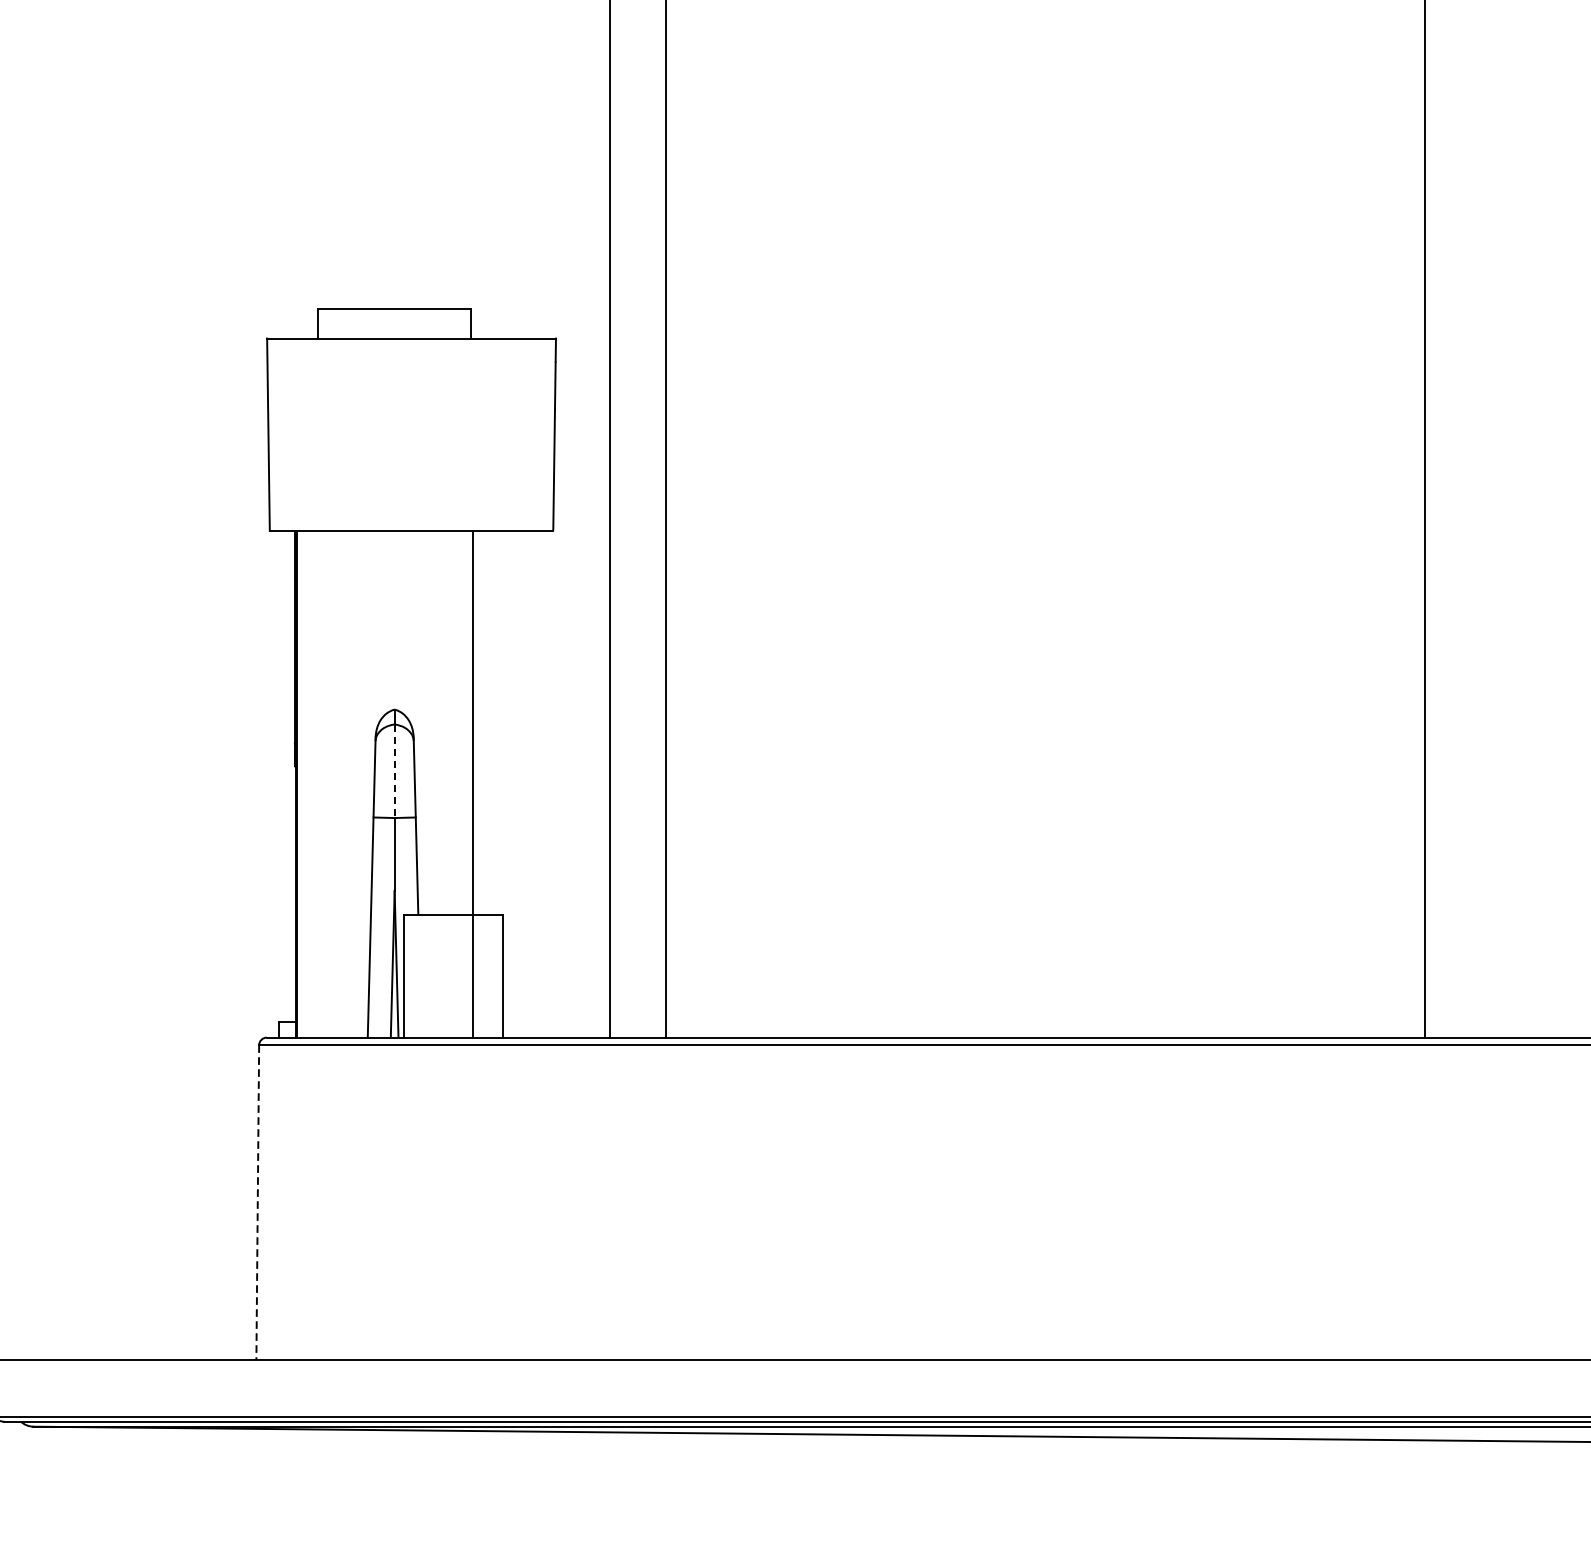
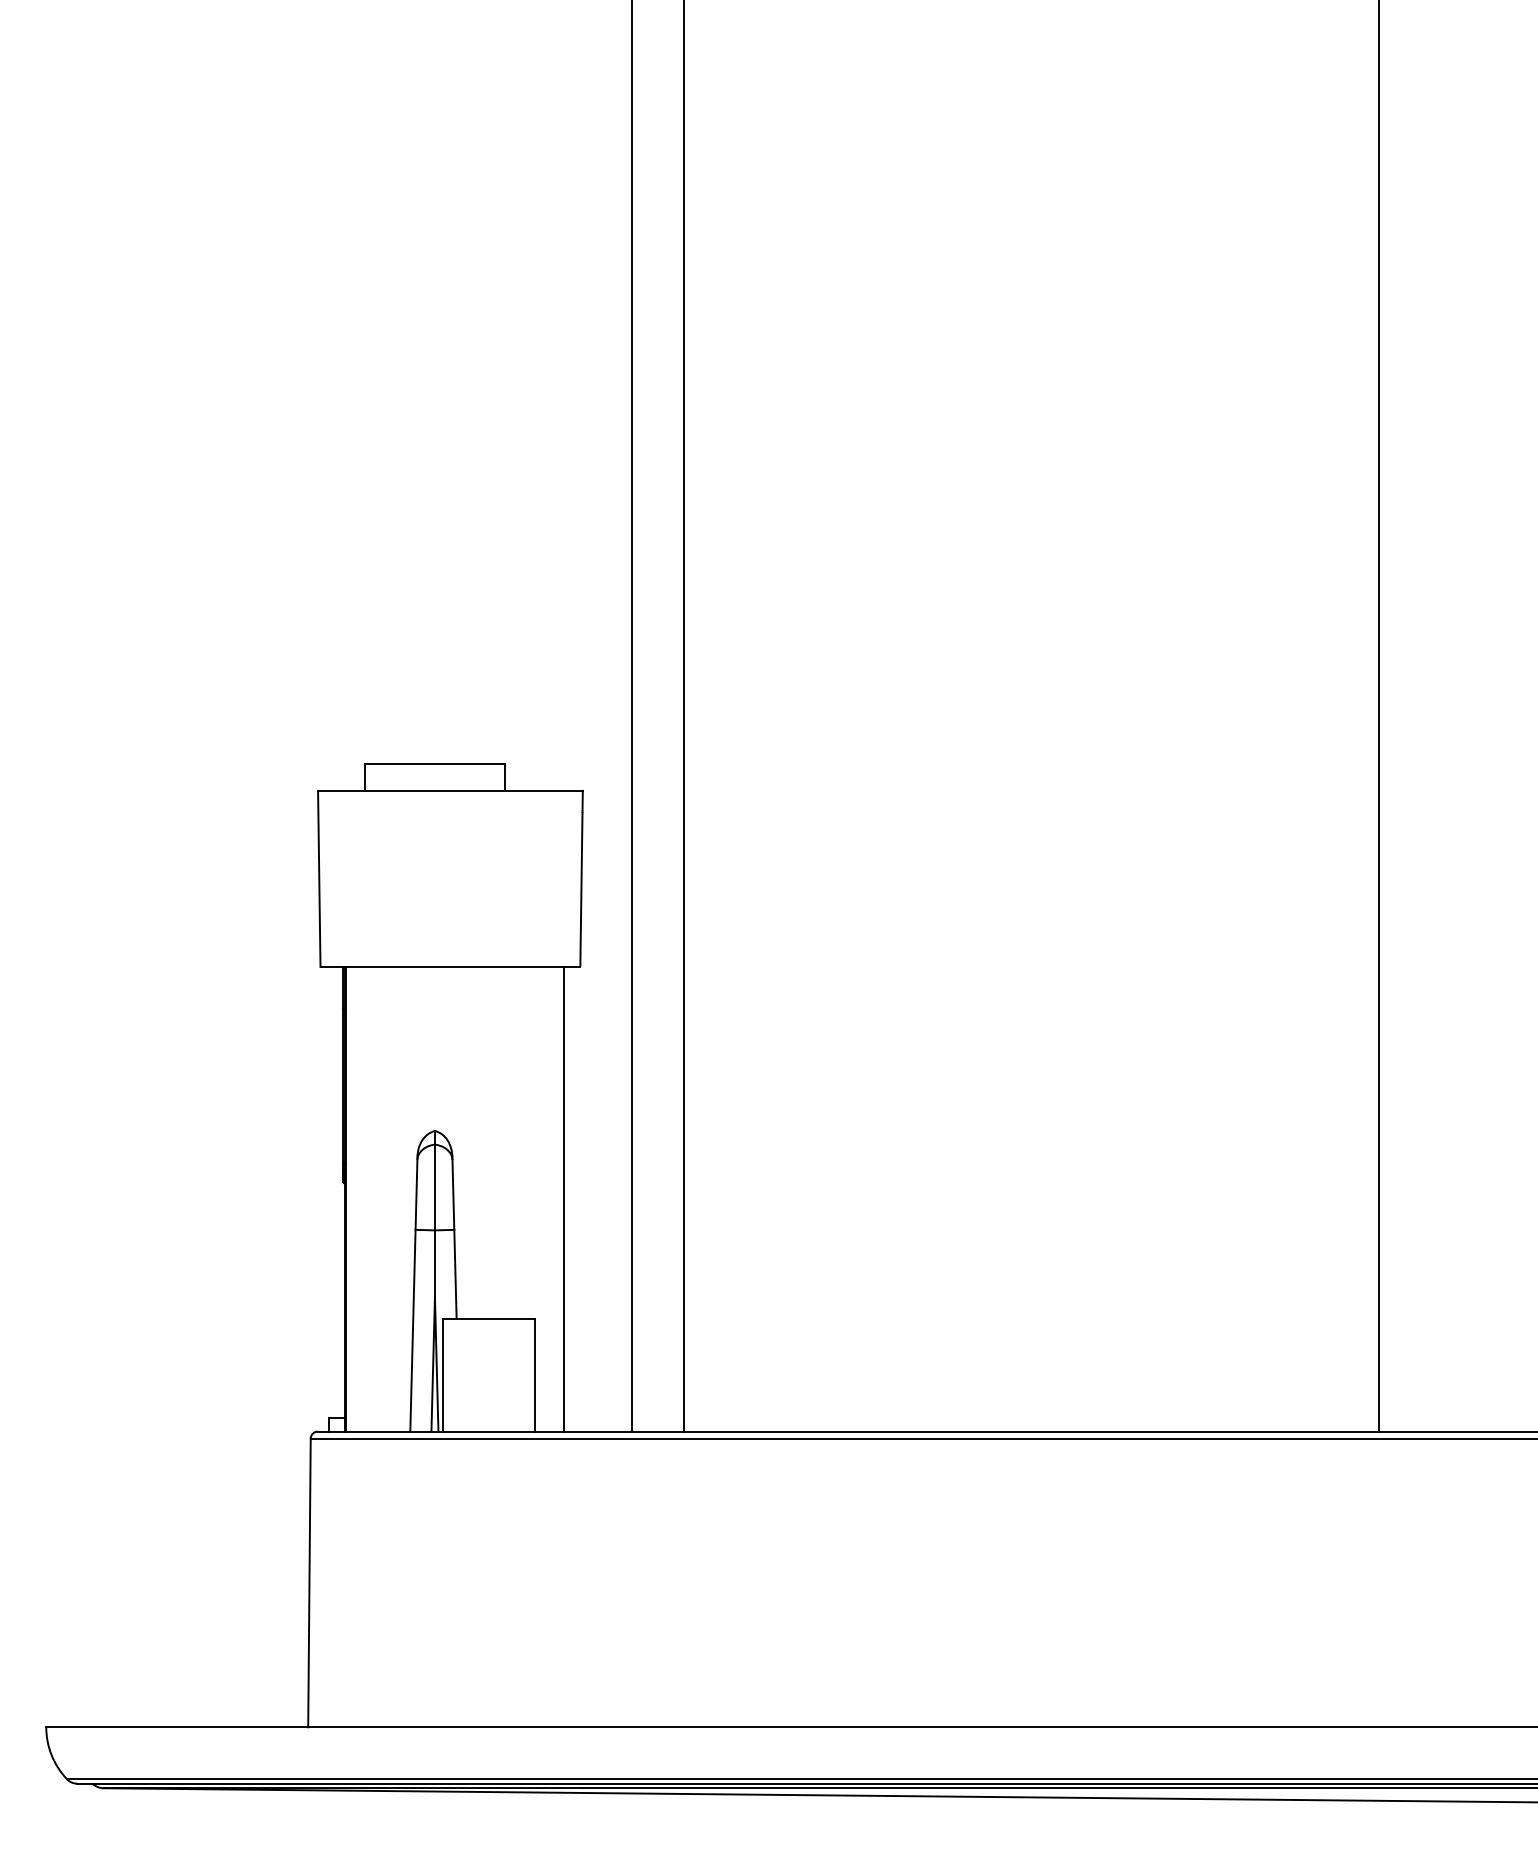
line: (394, 771) -> (434, 1187), dashed -> solid
line: (472, 783) -> (563, 1198), moved
line: (257, 1203) -> (309, 1583), dashed -> solid

